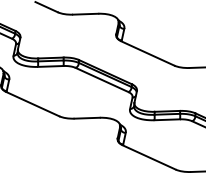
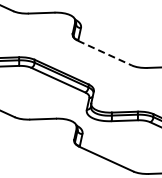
line: (148, 53) -> (105, 53), solid -> dashed

